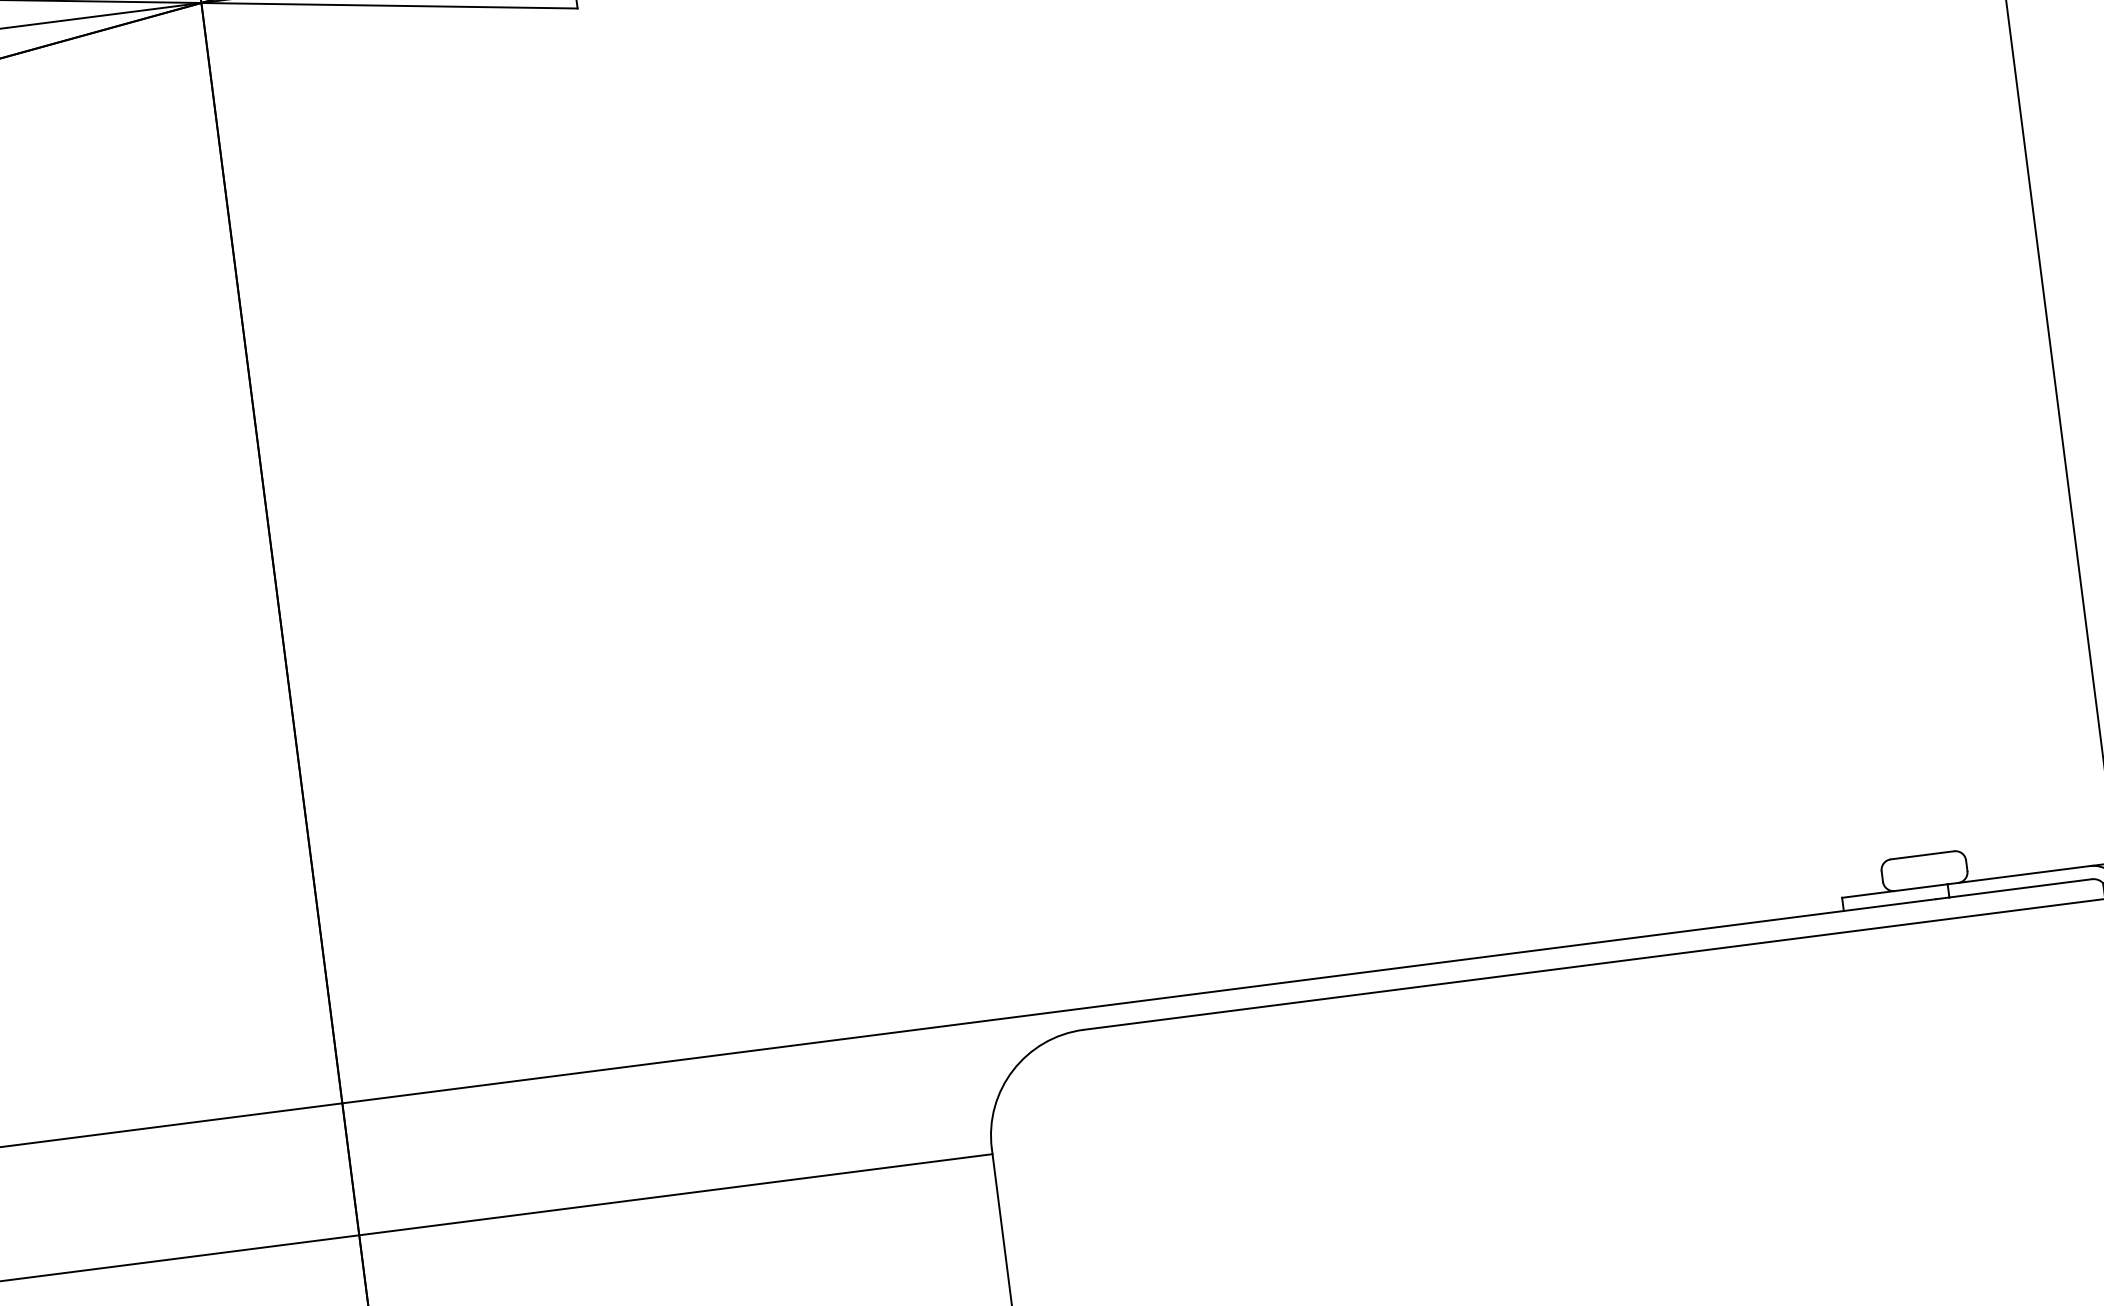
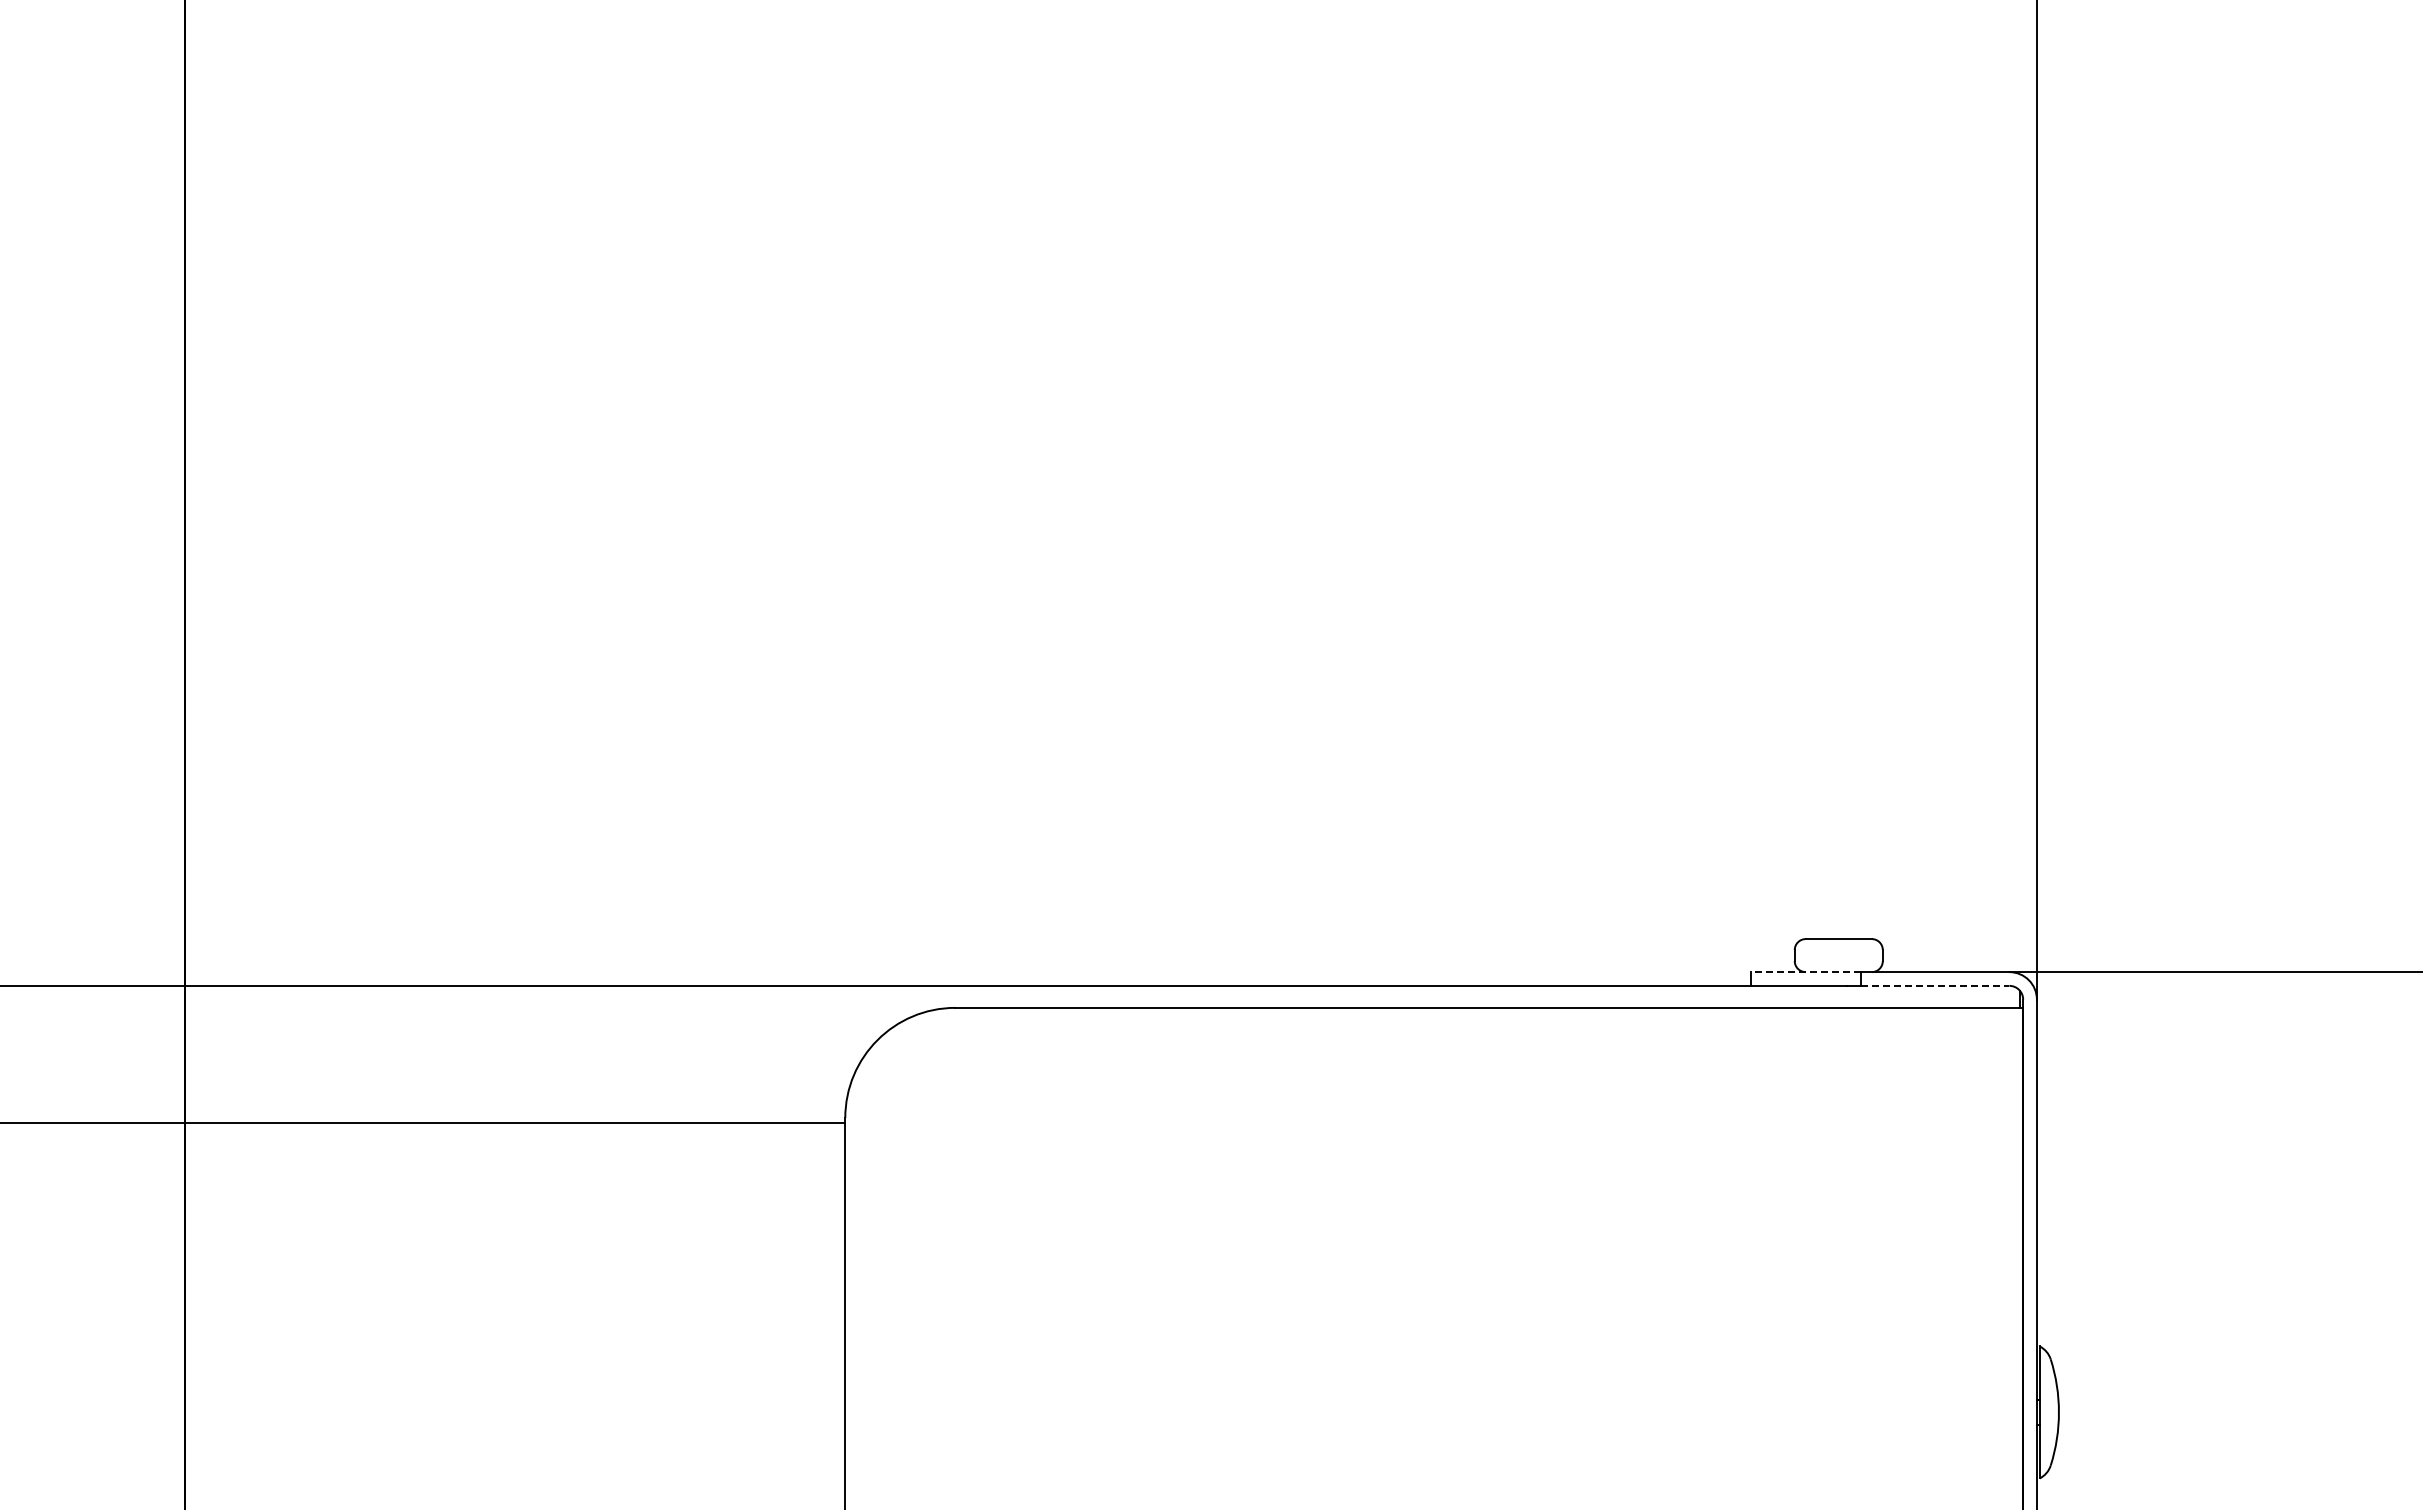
line: (2020, 887) -> (1935, 985), solid -> dashed
line: (1894, 891) -> (1805, 972), solid -> dashed

